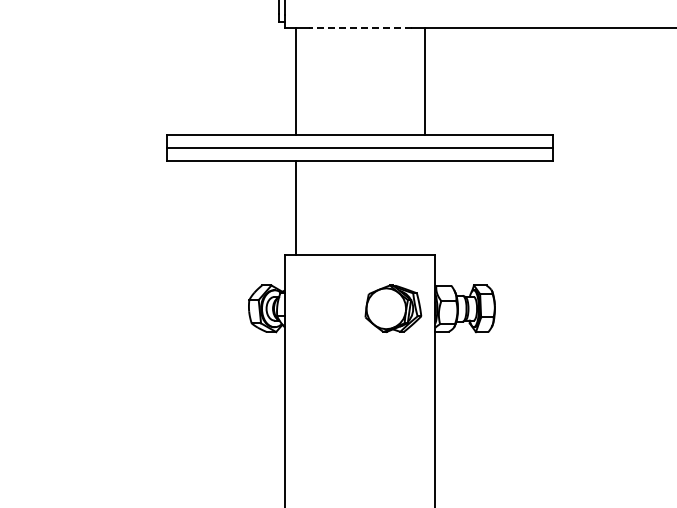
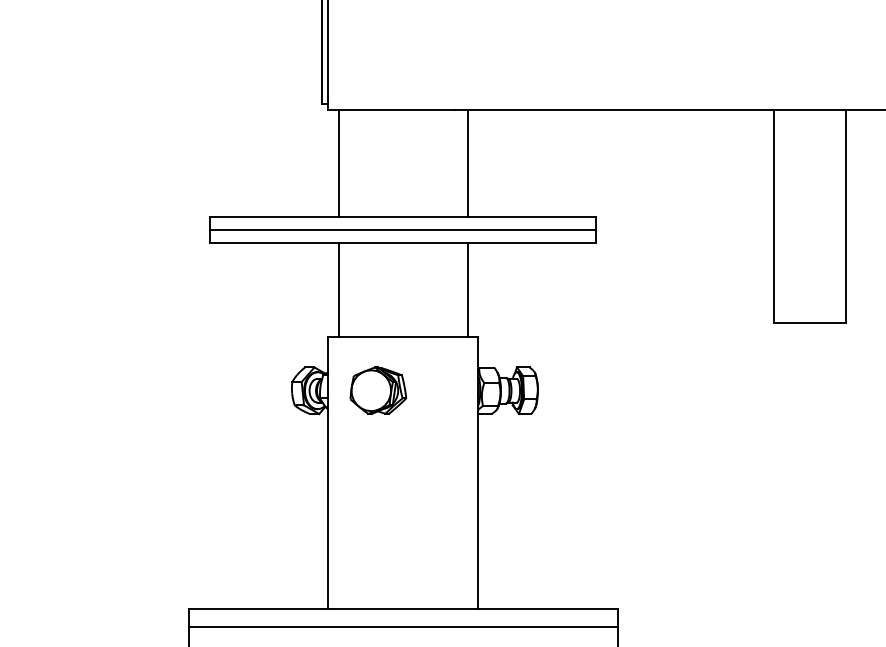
line: (359, 27) -> (402, 109), dashed -> solid
line: (424, 207) -> (467, 289), added
part: (393, 308) -> (378, 390), moved

